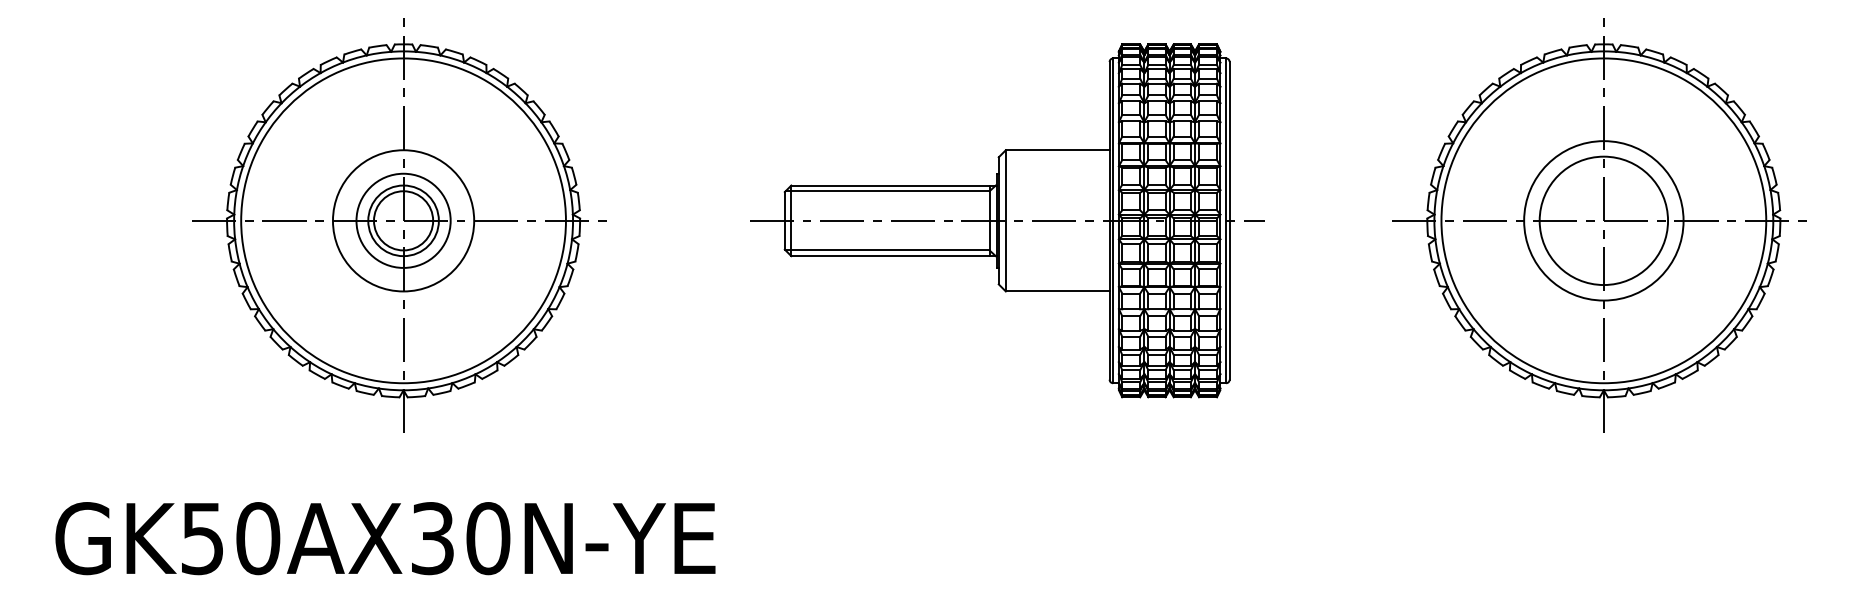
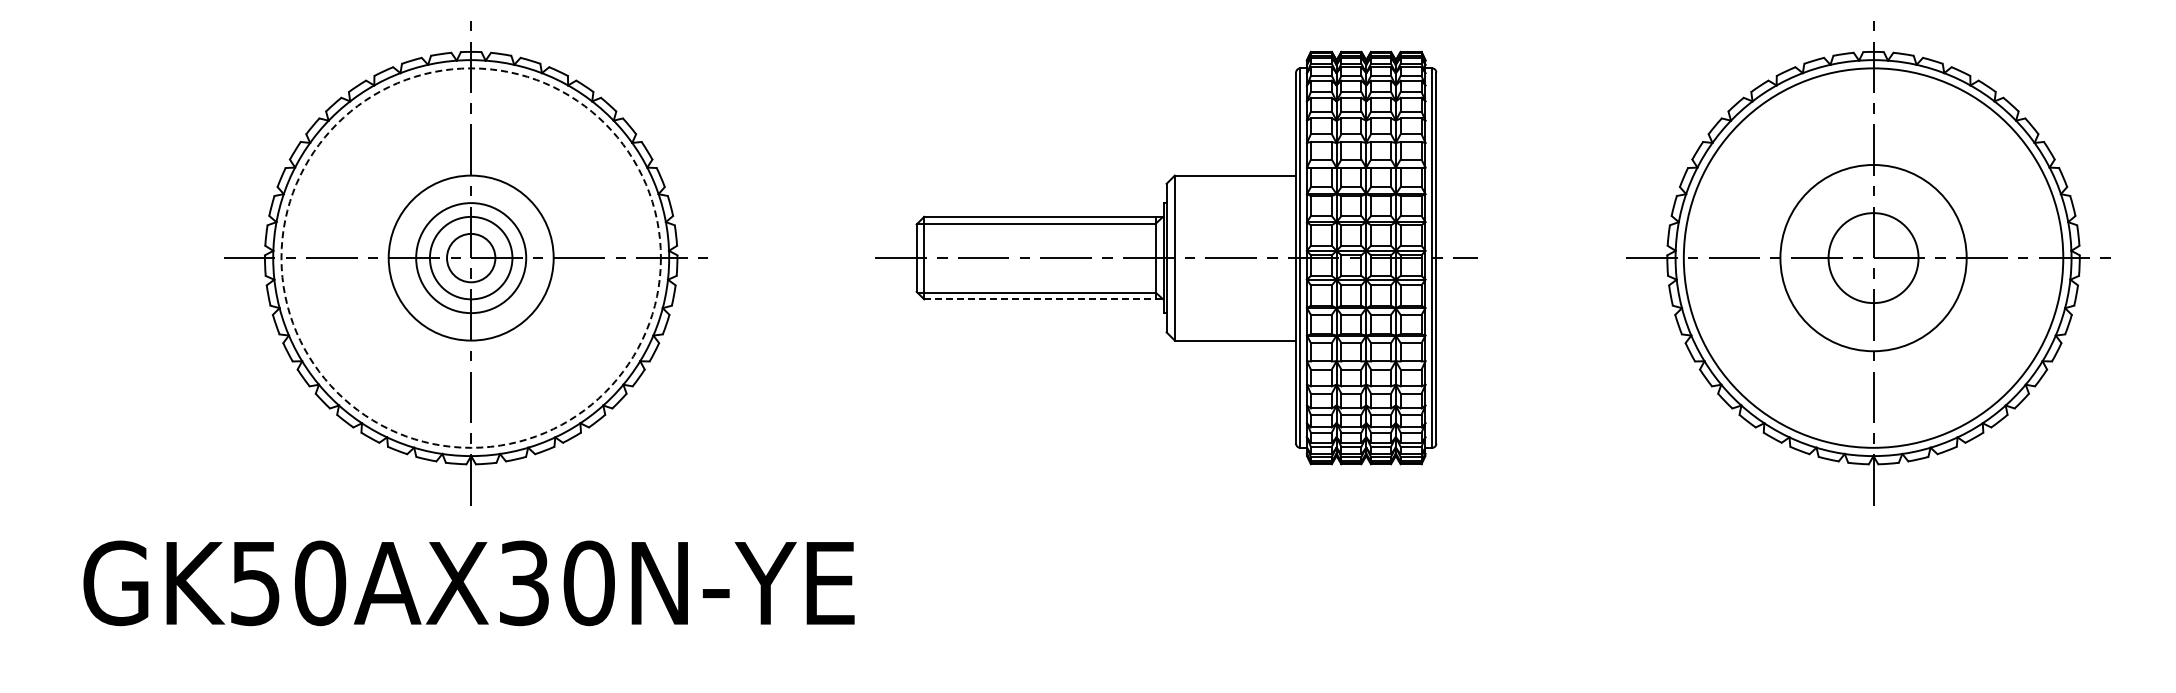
circle: (402, 220) -> (470, 257), size x0.7
circle: (402, 220) -> (470, 257), solid -> dashed
circle: (1603, 221) -> (1873, 258), size x0.6
line: (894, 256) -> (1044, 299), solid -> dashed
text: (385, 538) -> (468, 583), moved

